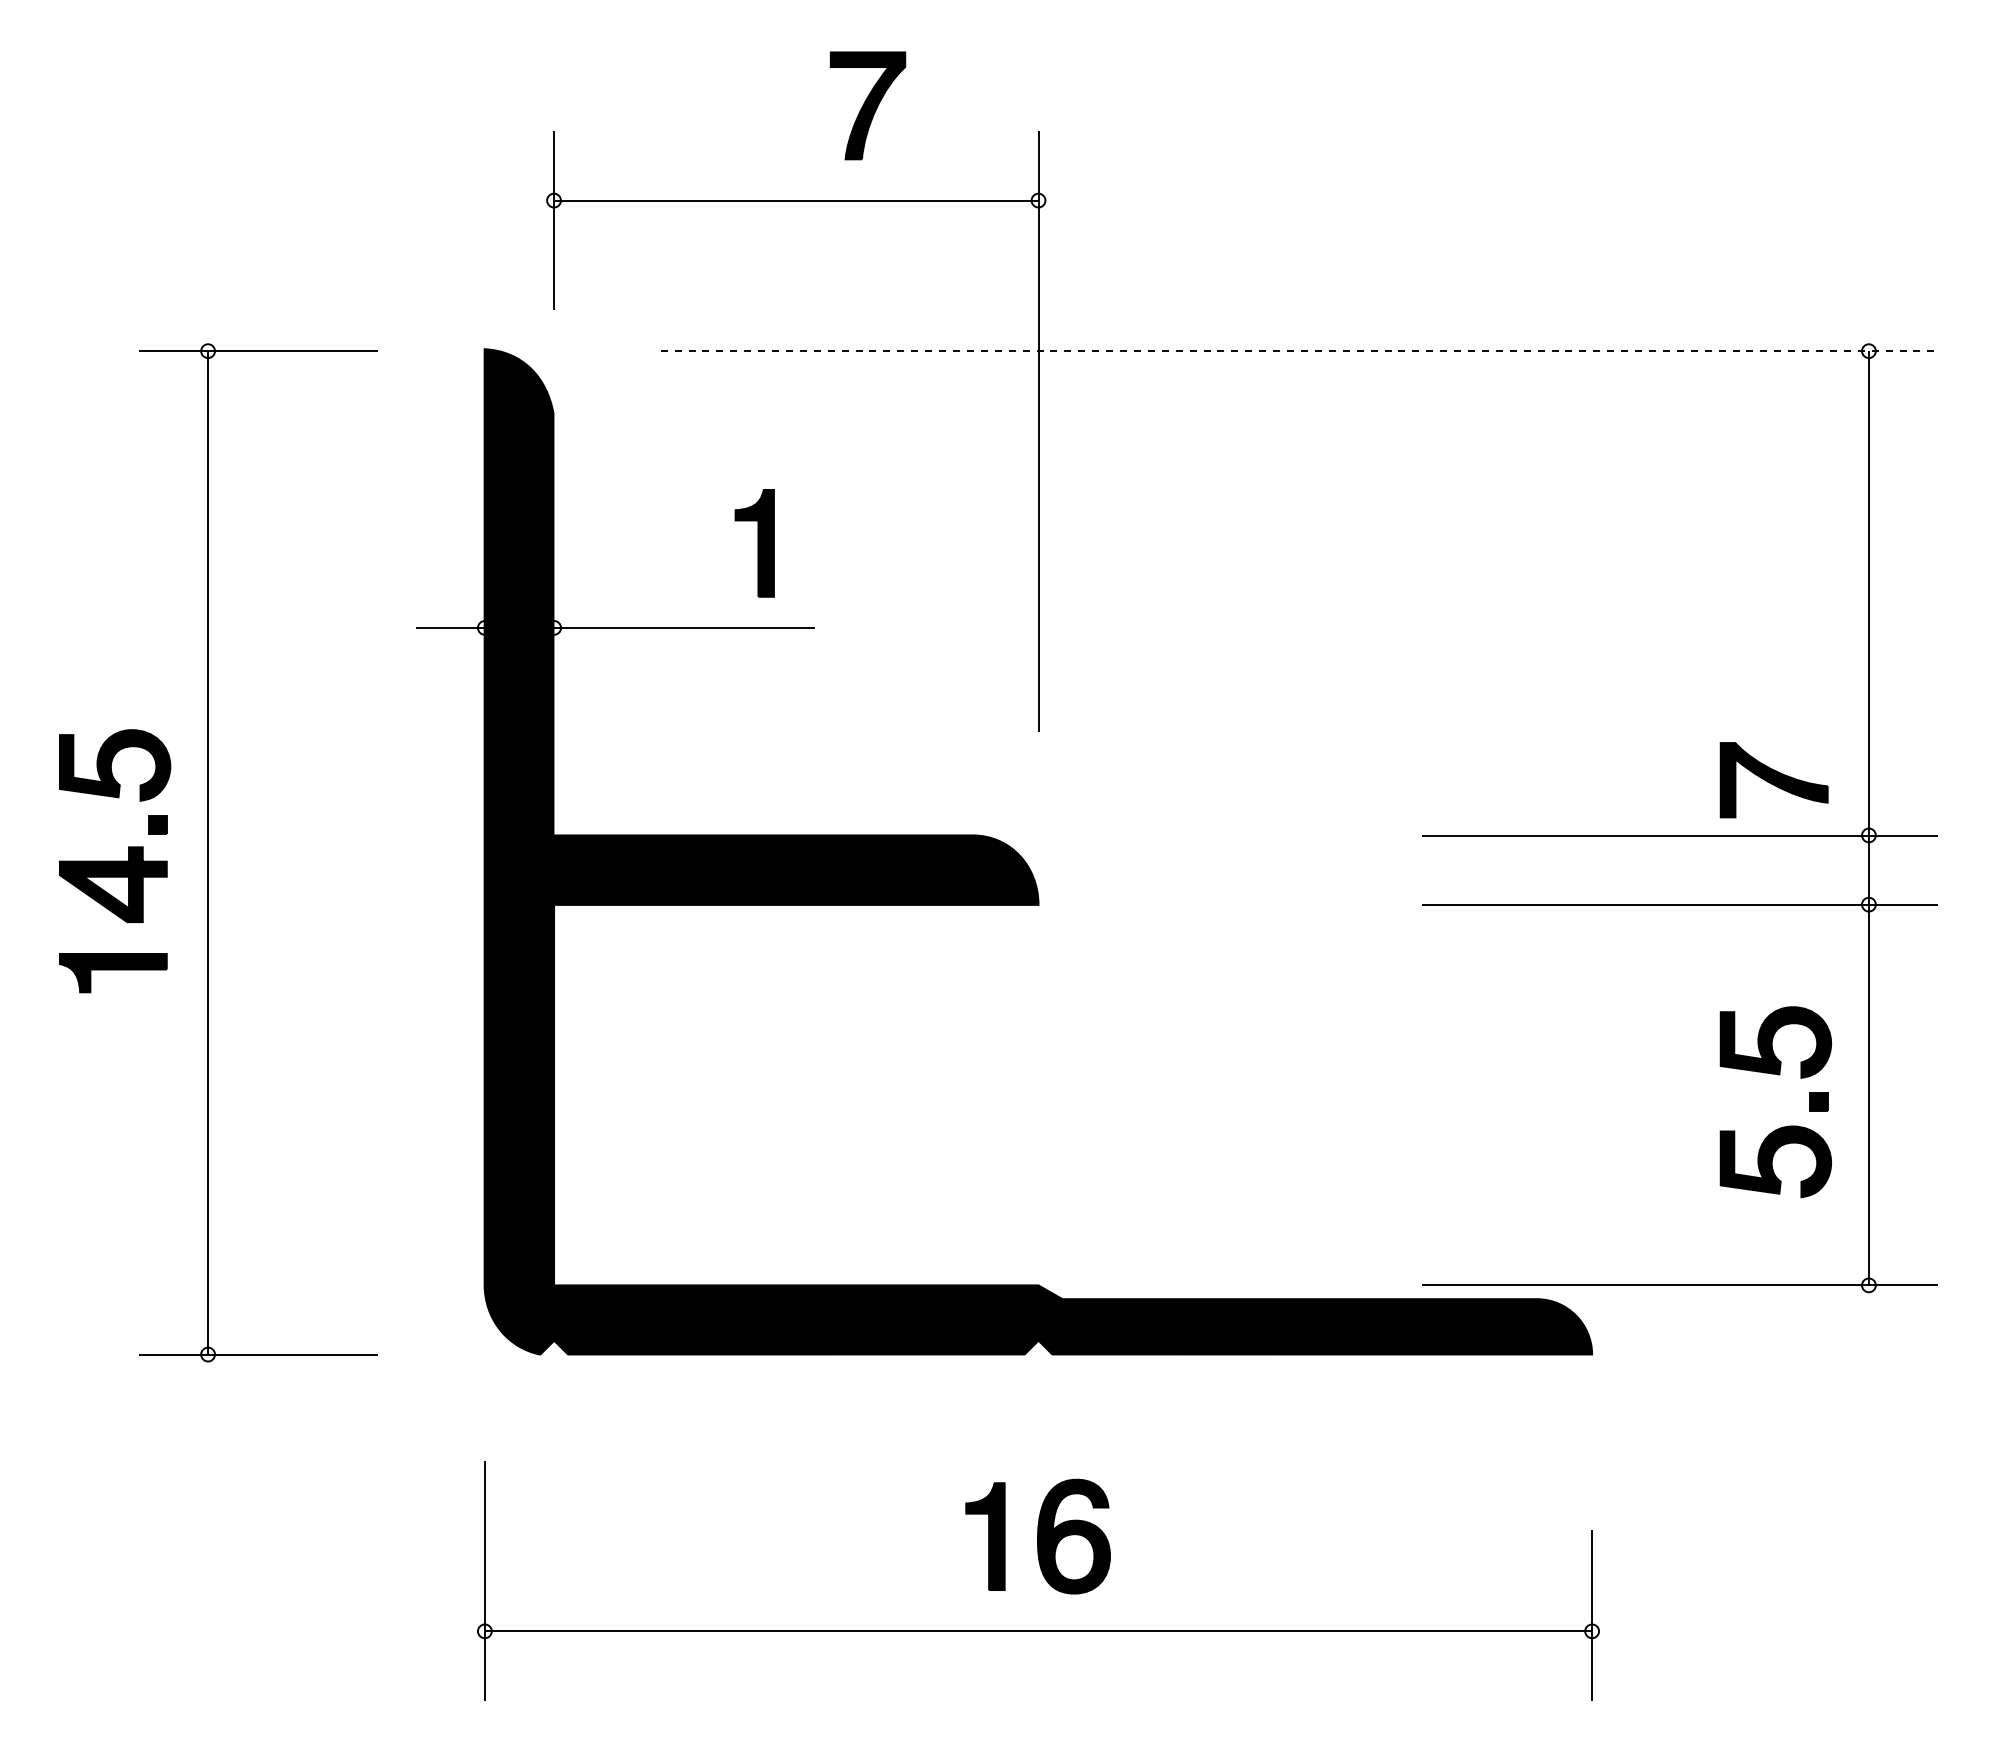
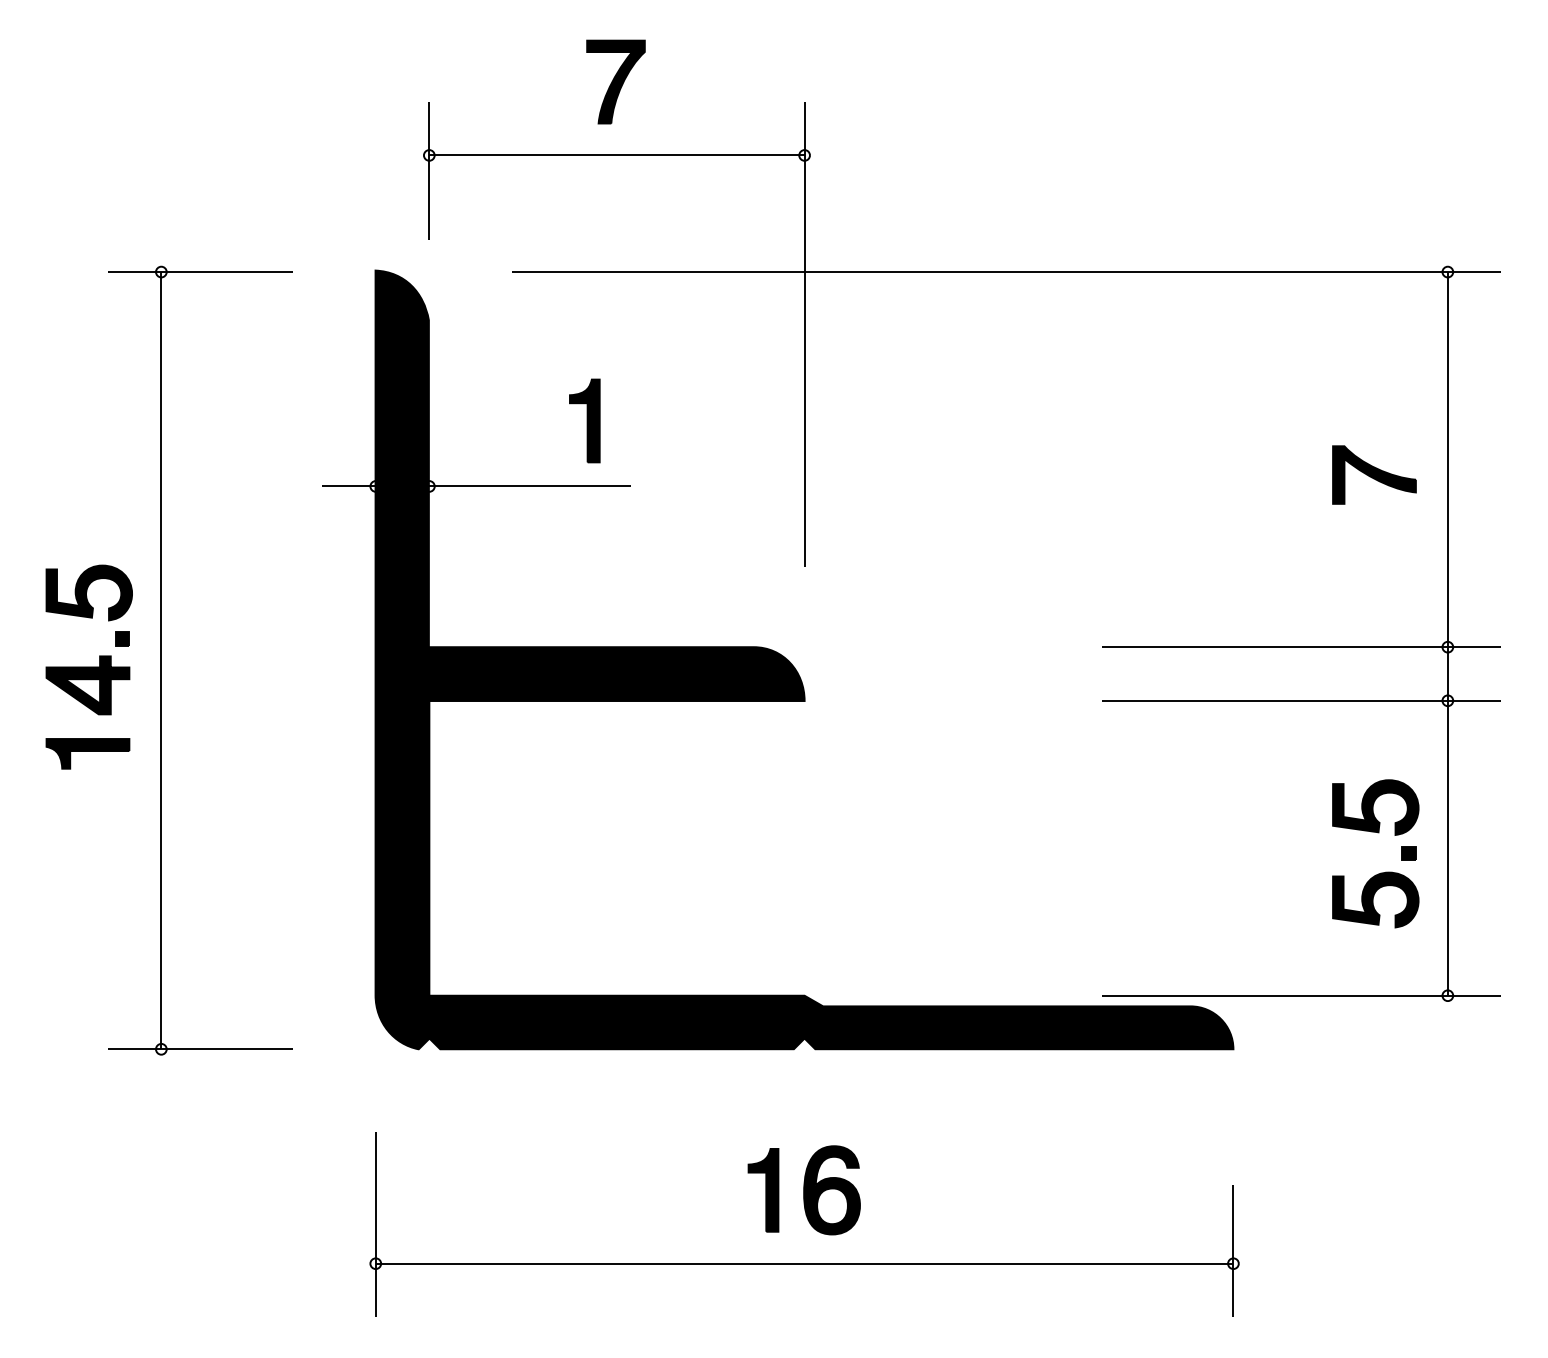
part: (867, 105) -> (615, 81), moved
line: (1299, 351) -> (1006, 272), dashed -> solid
part: (1773, 780) -> (1373, 475), moved

